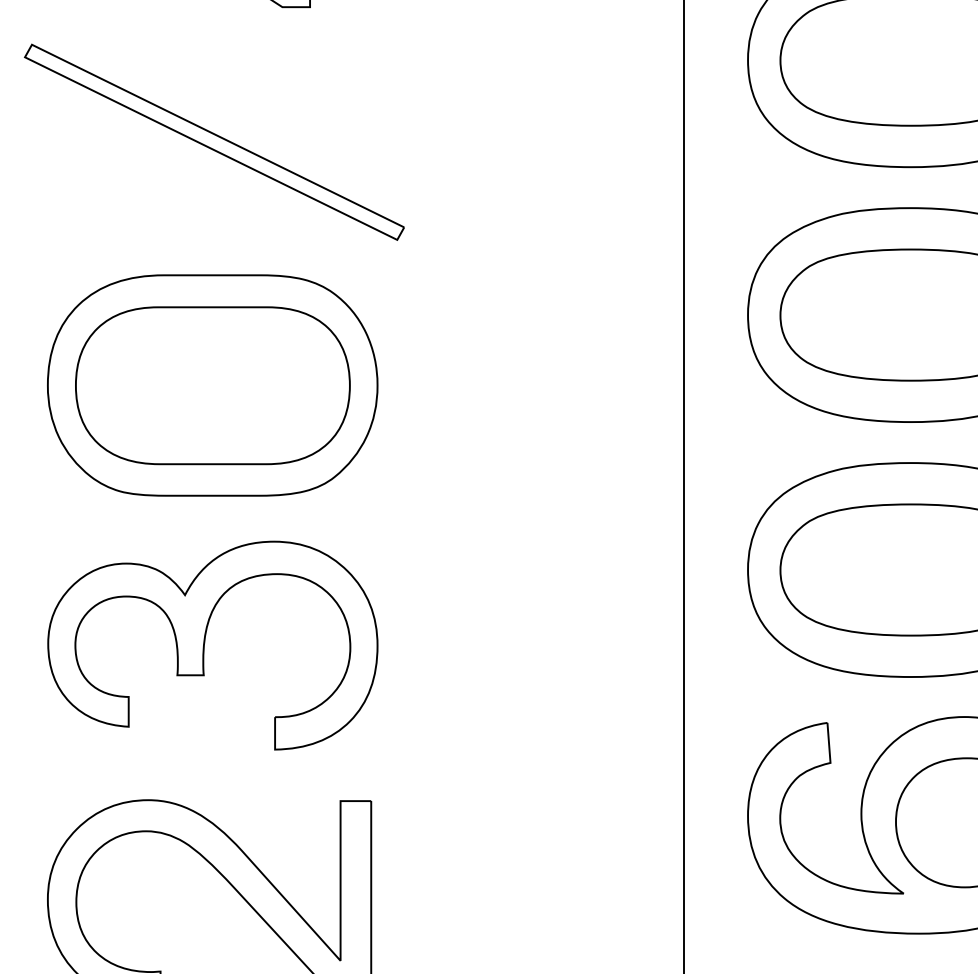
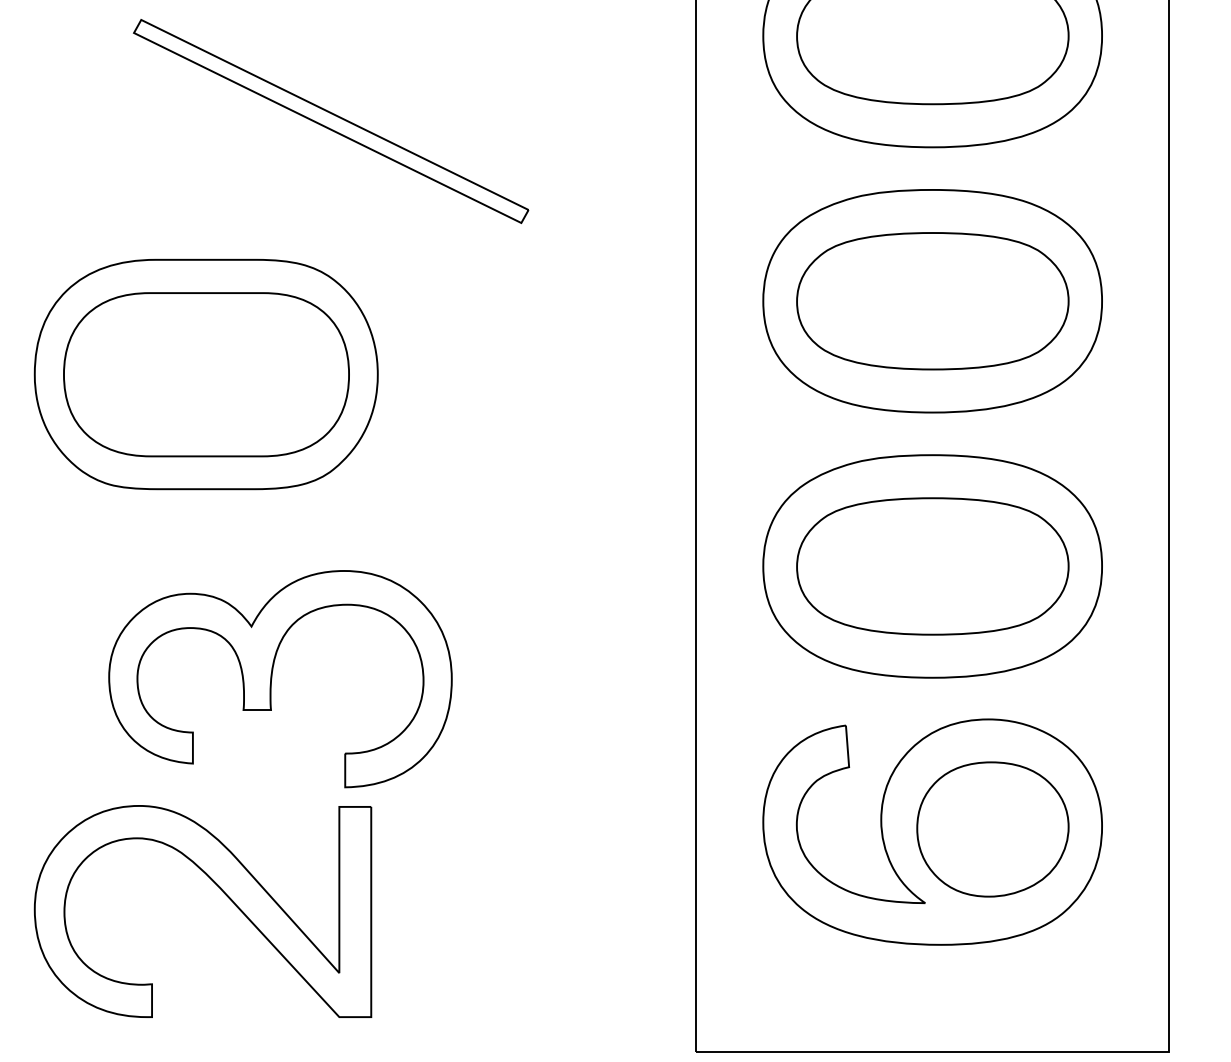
part: (214, 142) -> (331, 121), moved
part: (205, 645) -> (272, 678), moved

